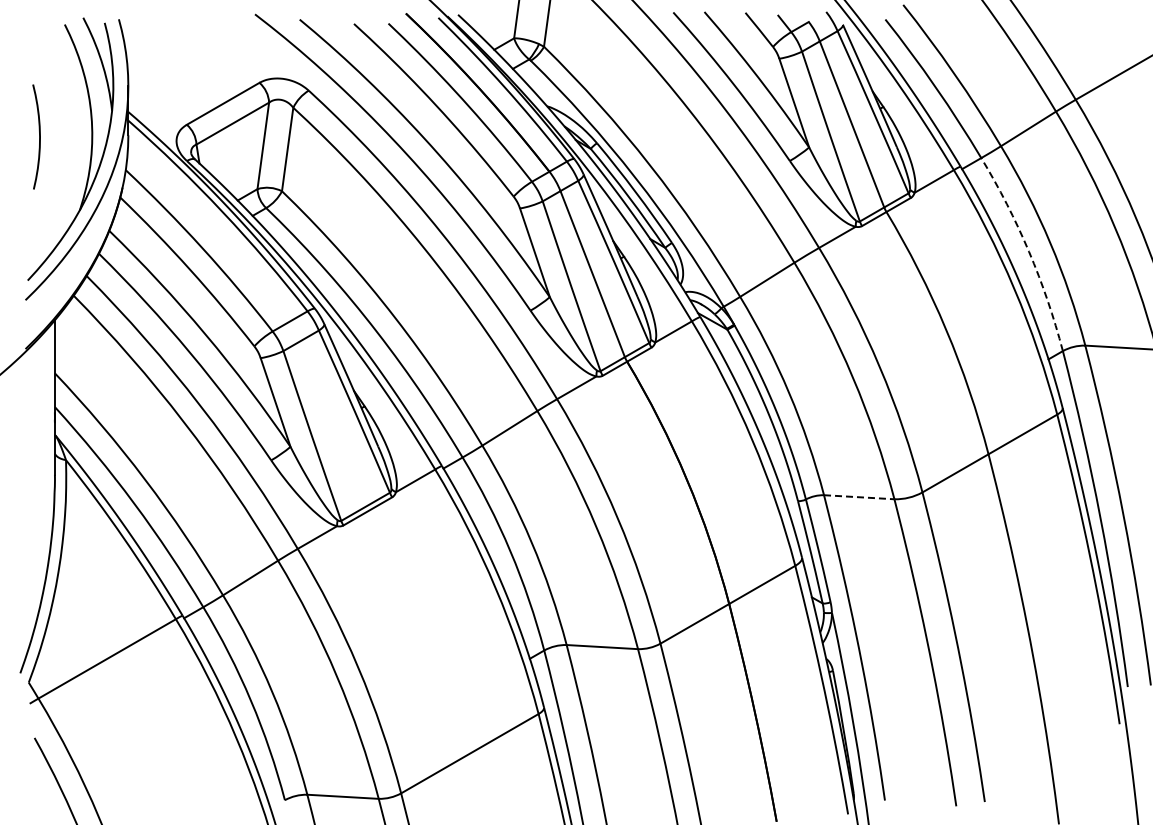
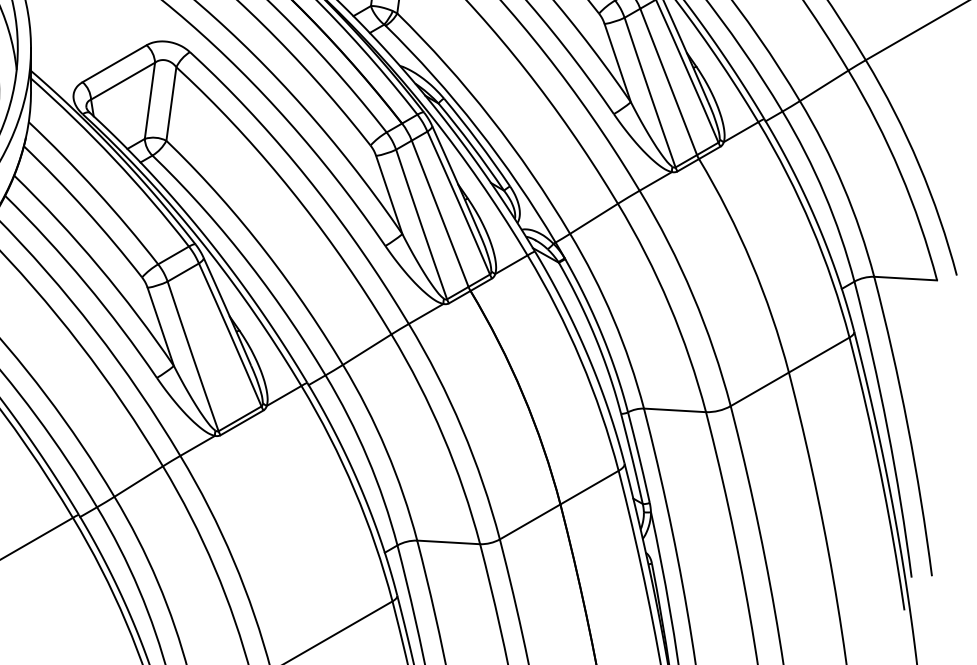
arc: (1029, 251) -> (825, 193), dashed -> solid
line: (859, 497) -> (675, 410), dashed -> solid

